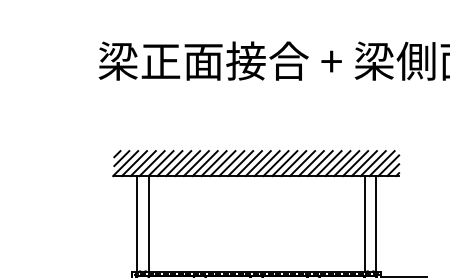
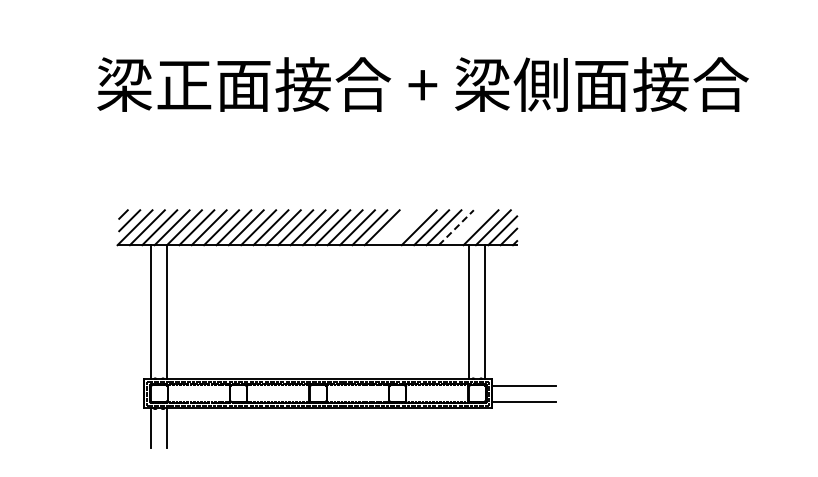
line: (311, 163) -> (394, 227), removed
line: (319, 163) -> (406, 227), removed
line: (355, 163) -> (456, 227), solid -> dashed
line: (364, 163) -> (468, 227), removed

